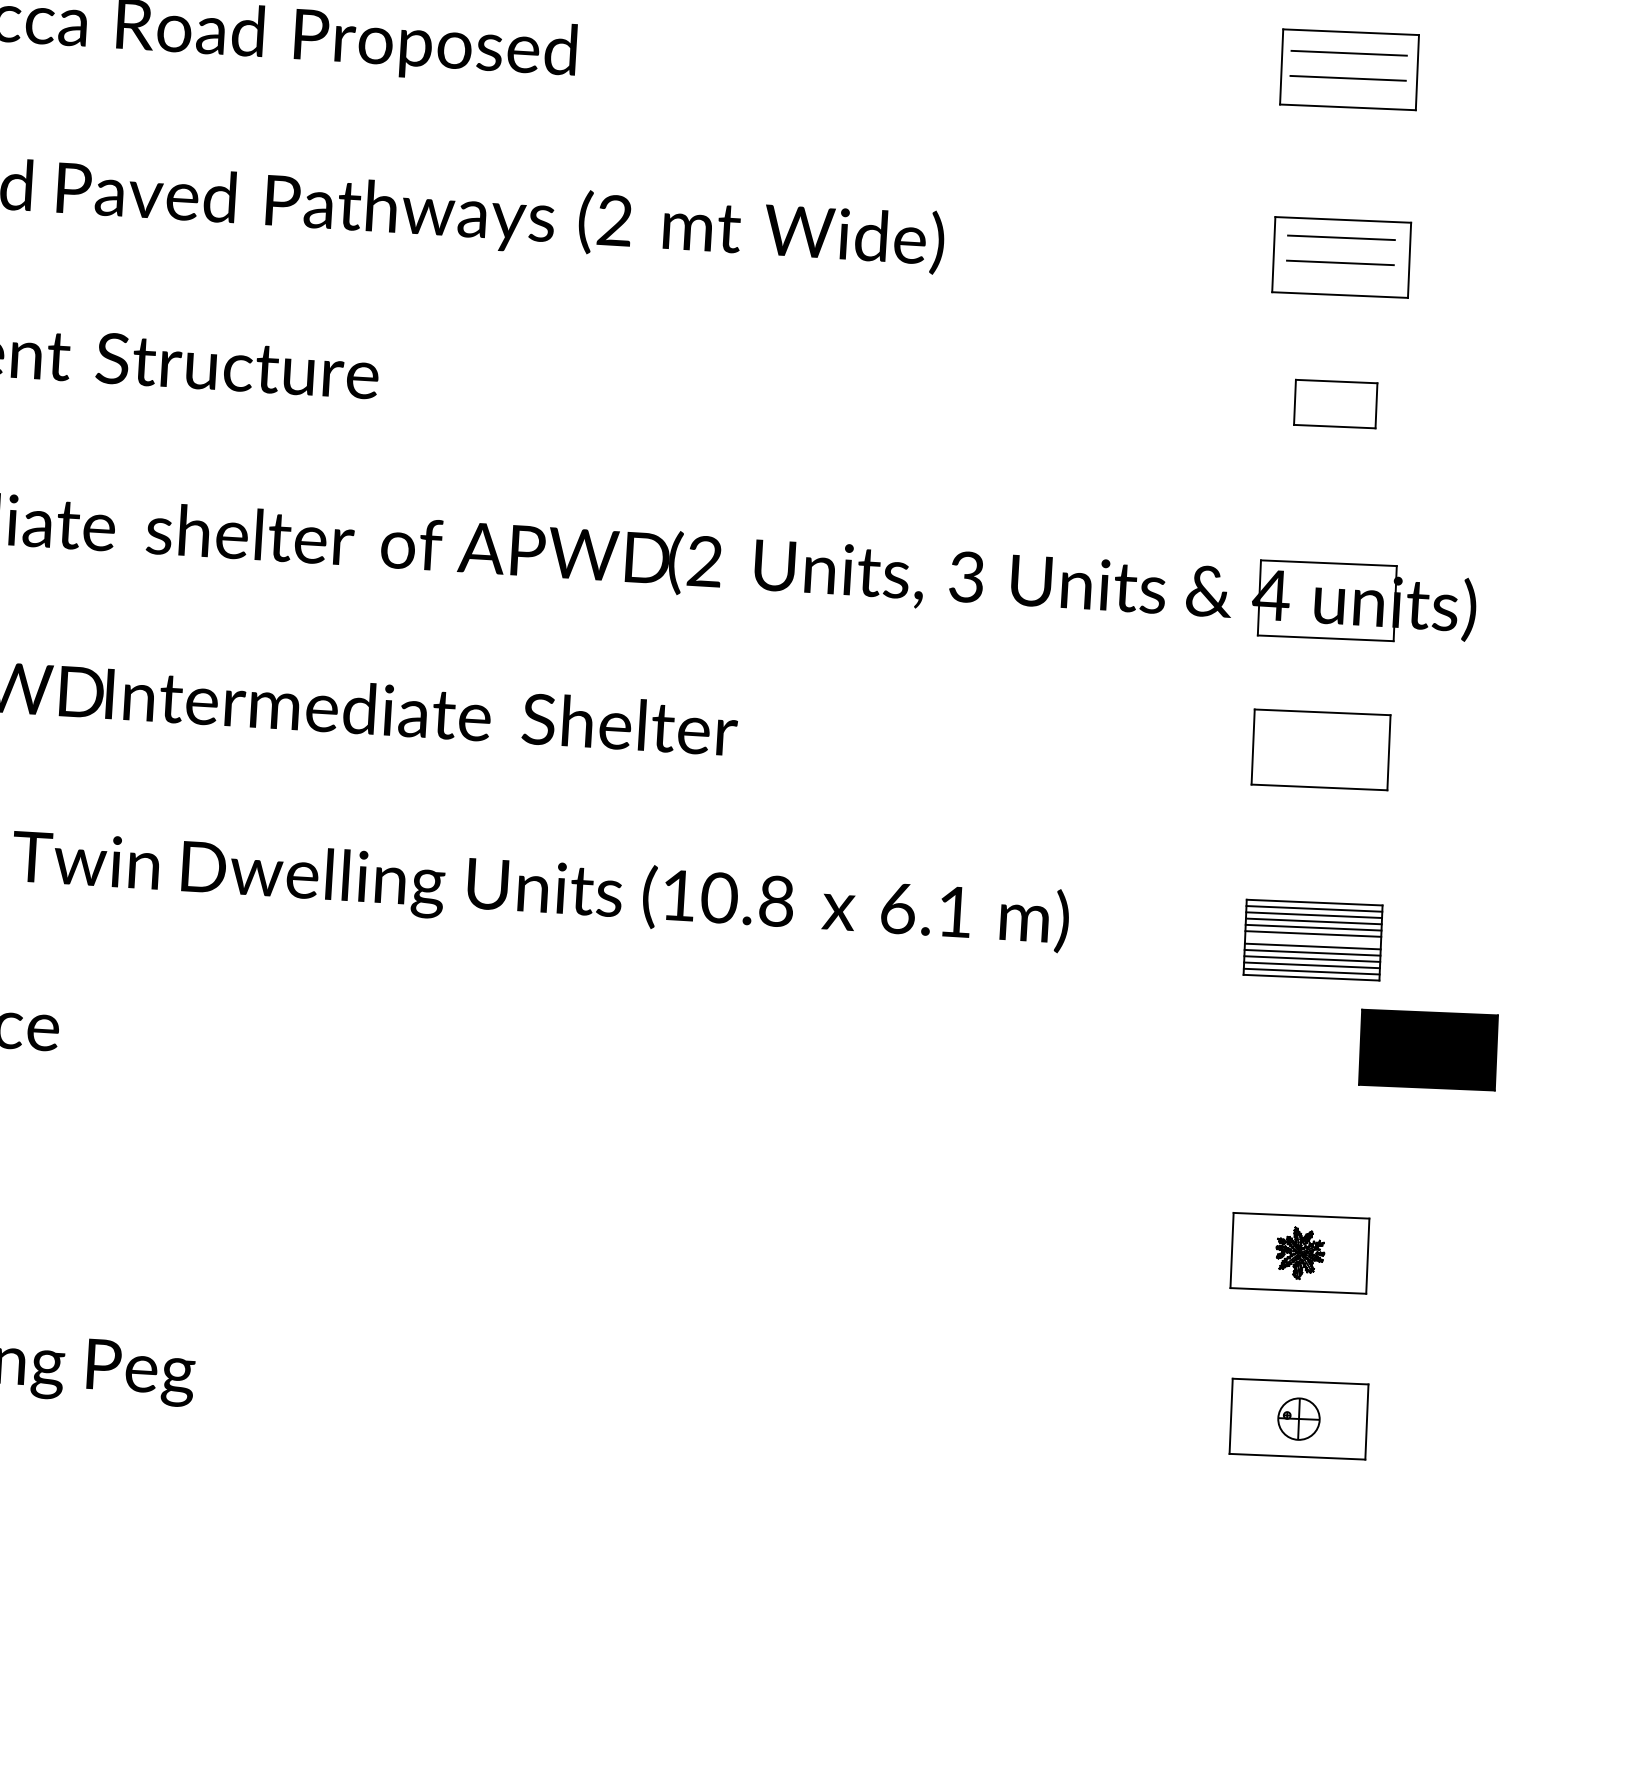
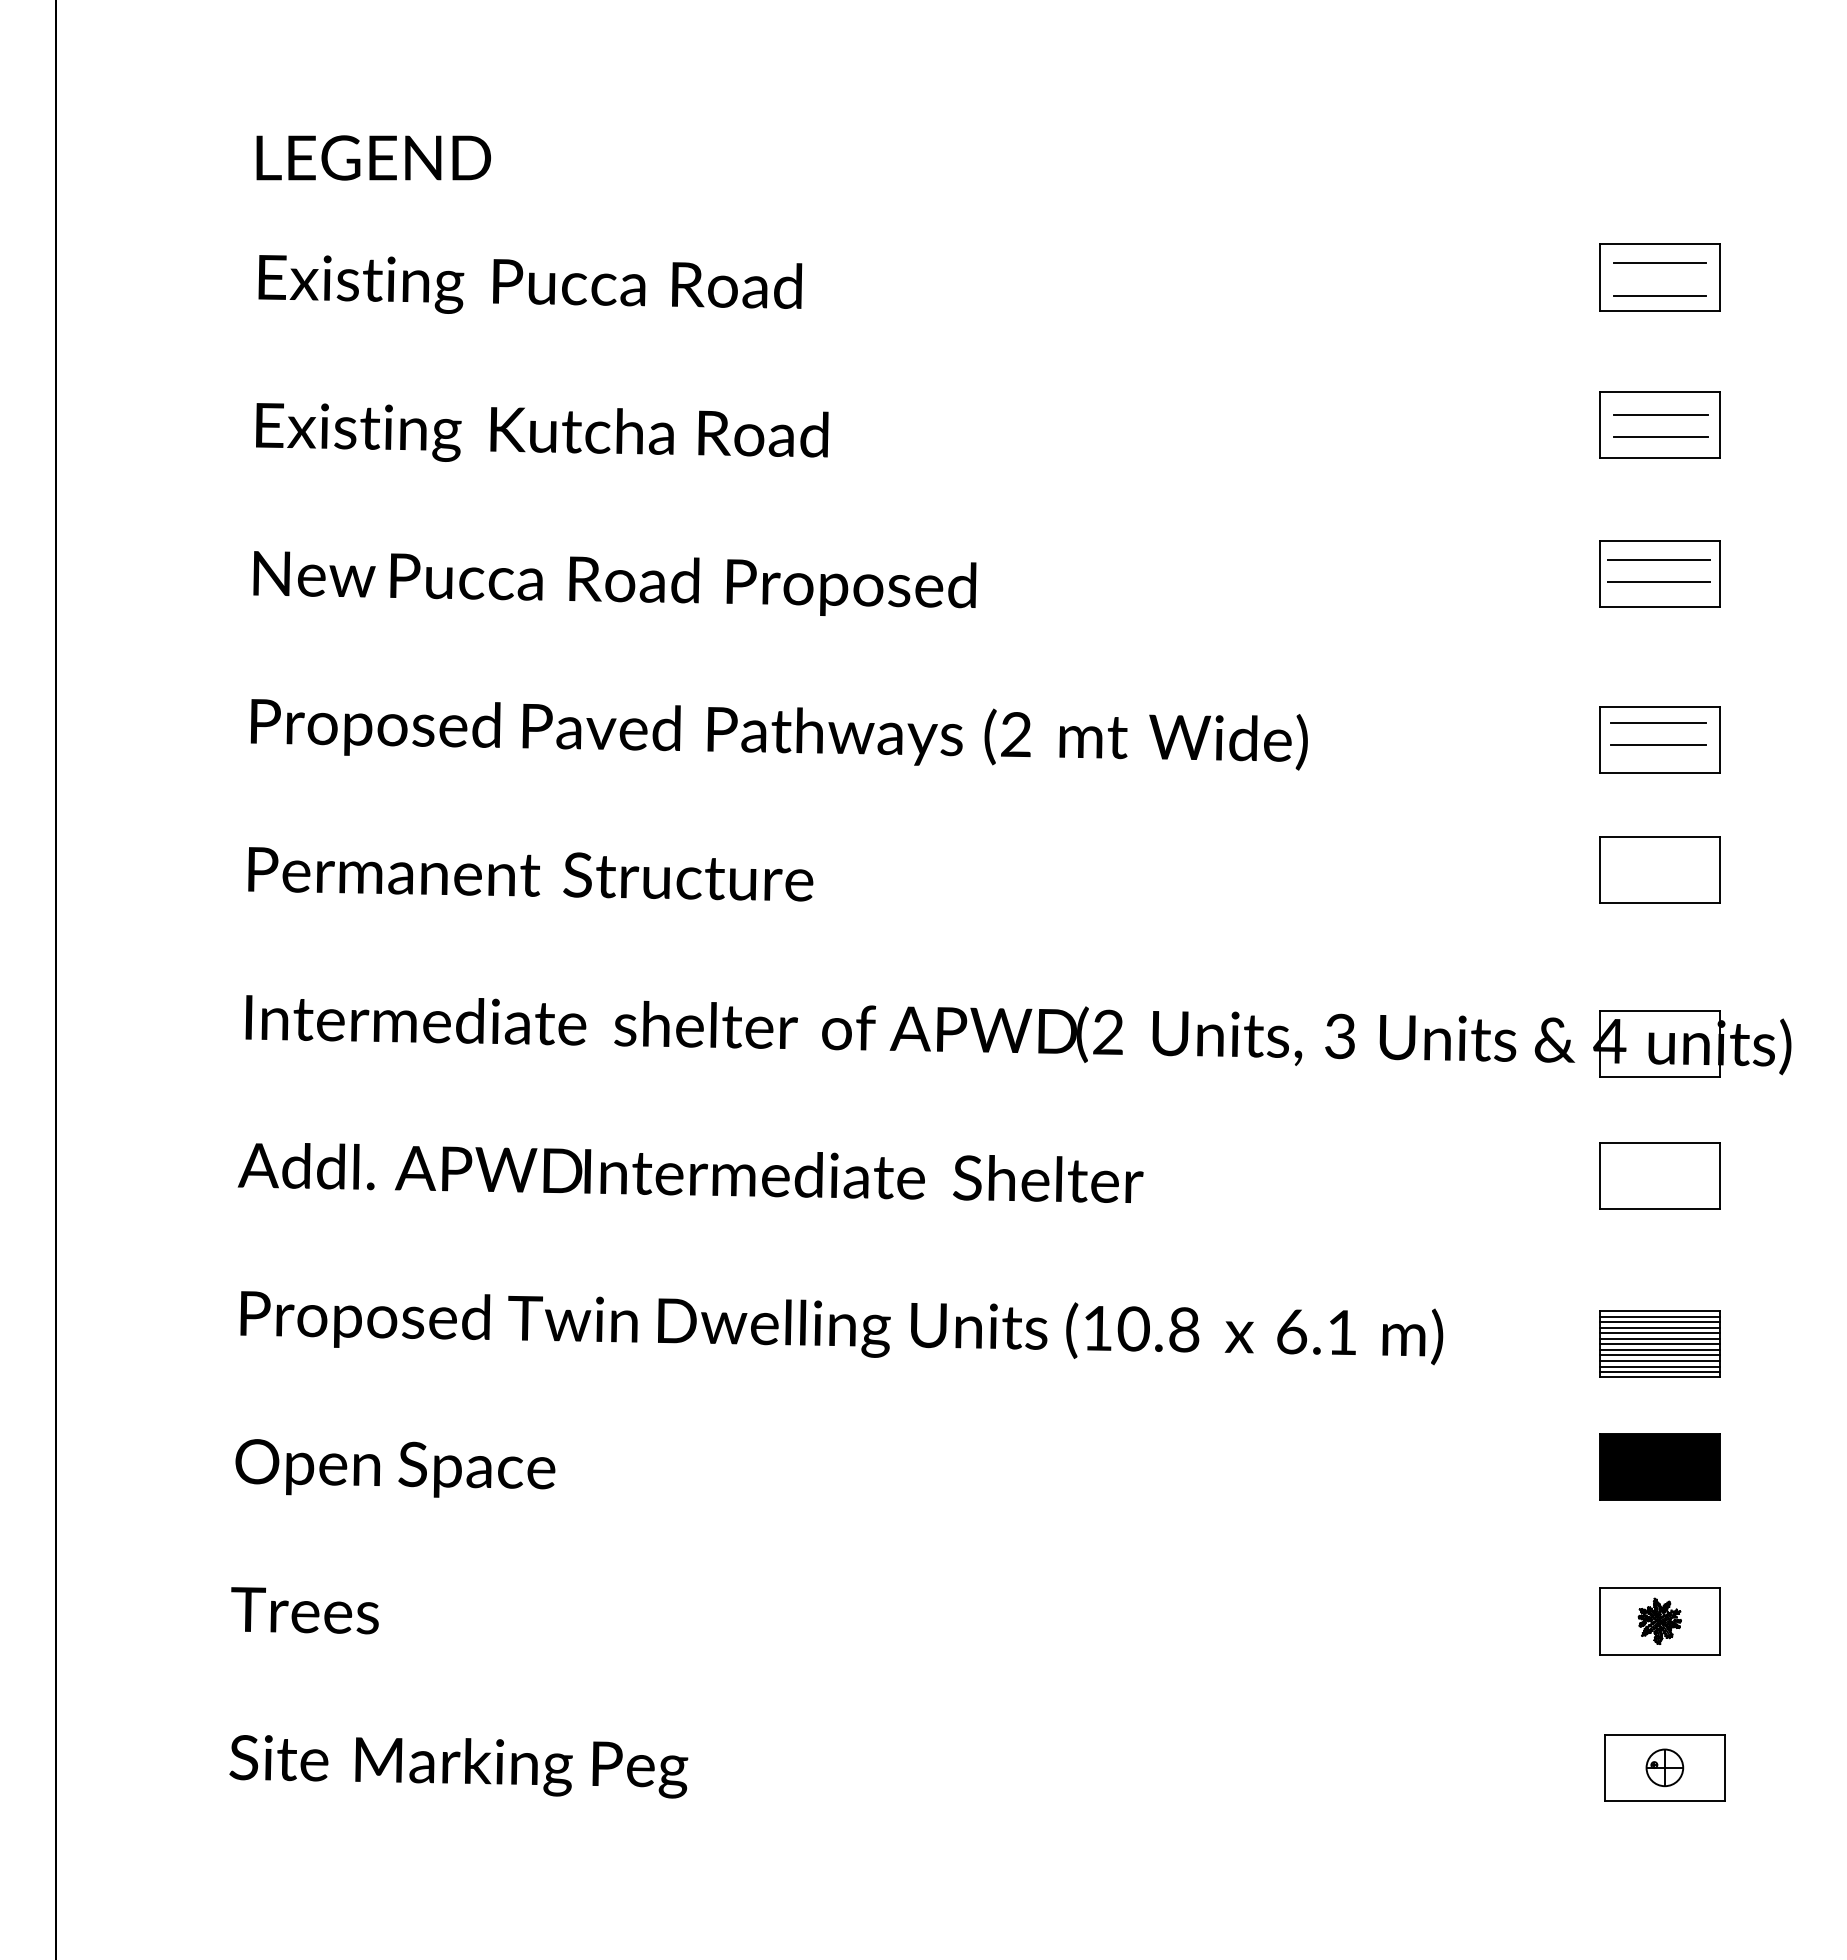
part: (1335, 403) -> (1659, 869), size x1.67
line: (1312, 940) -> (1659, 1344), added
part: (1428, 1049) -> (1659, 1466), moved

